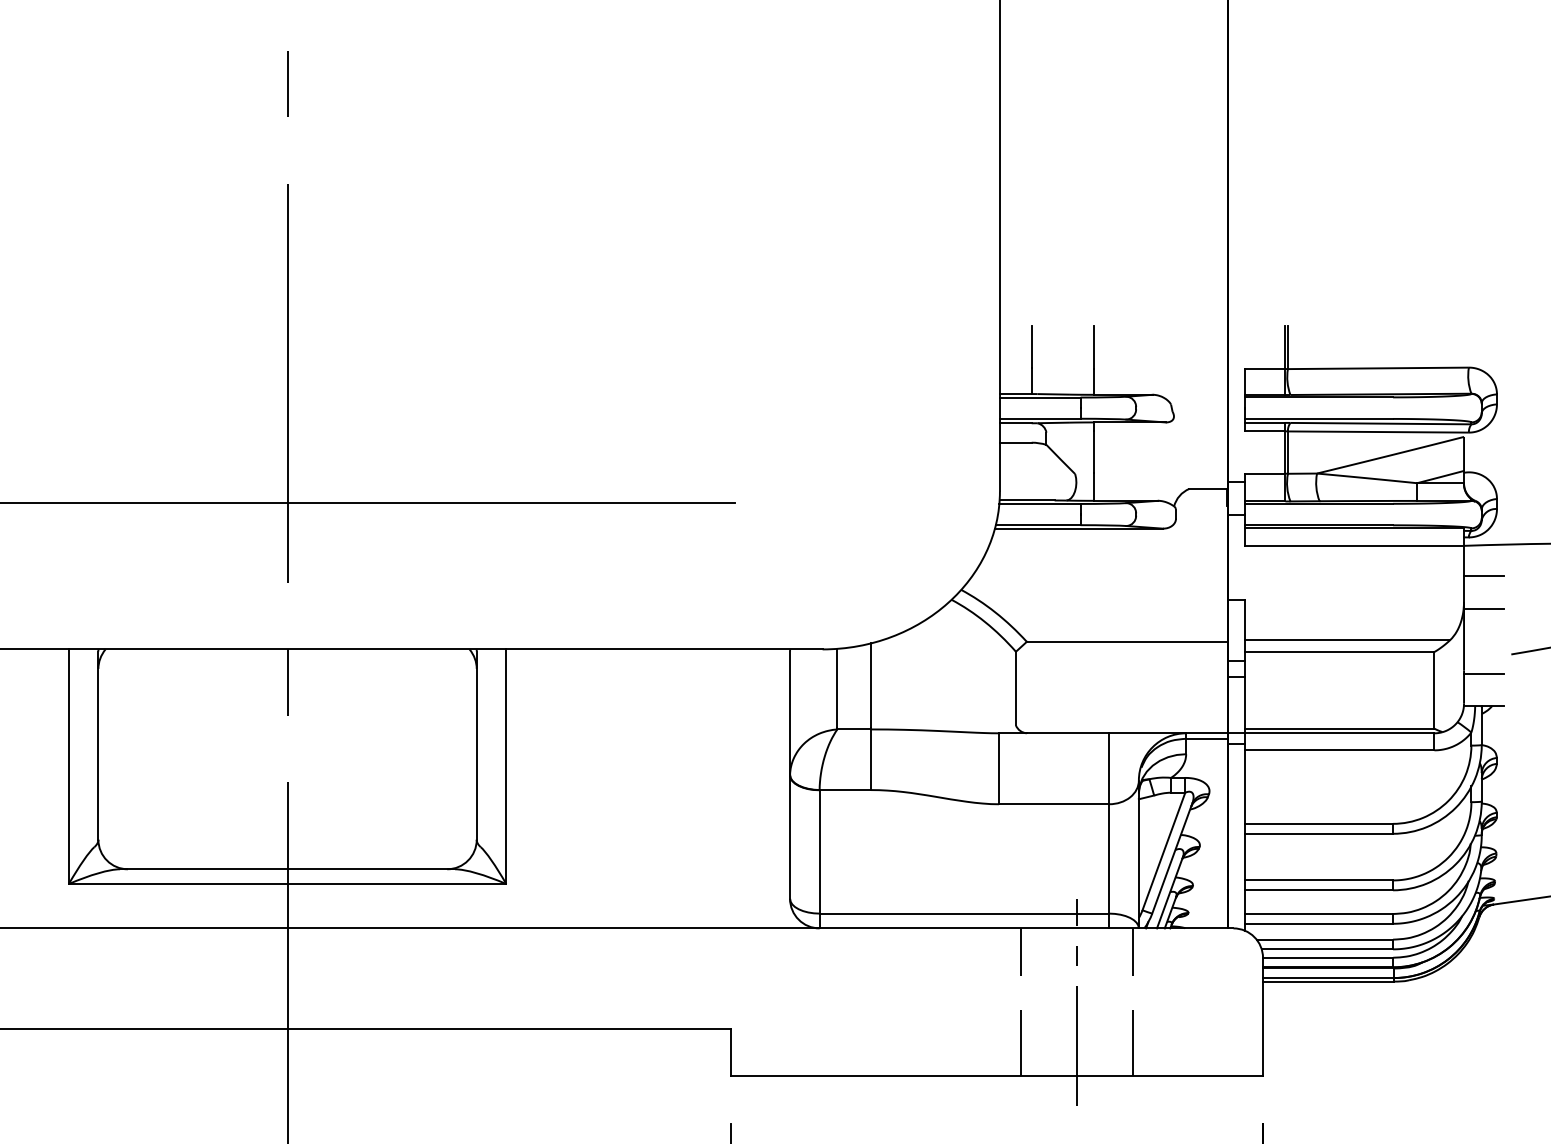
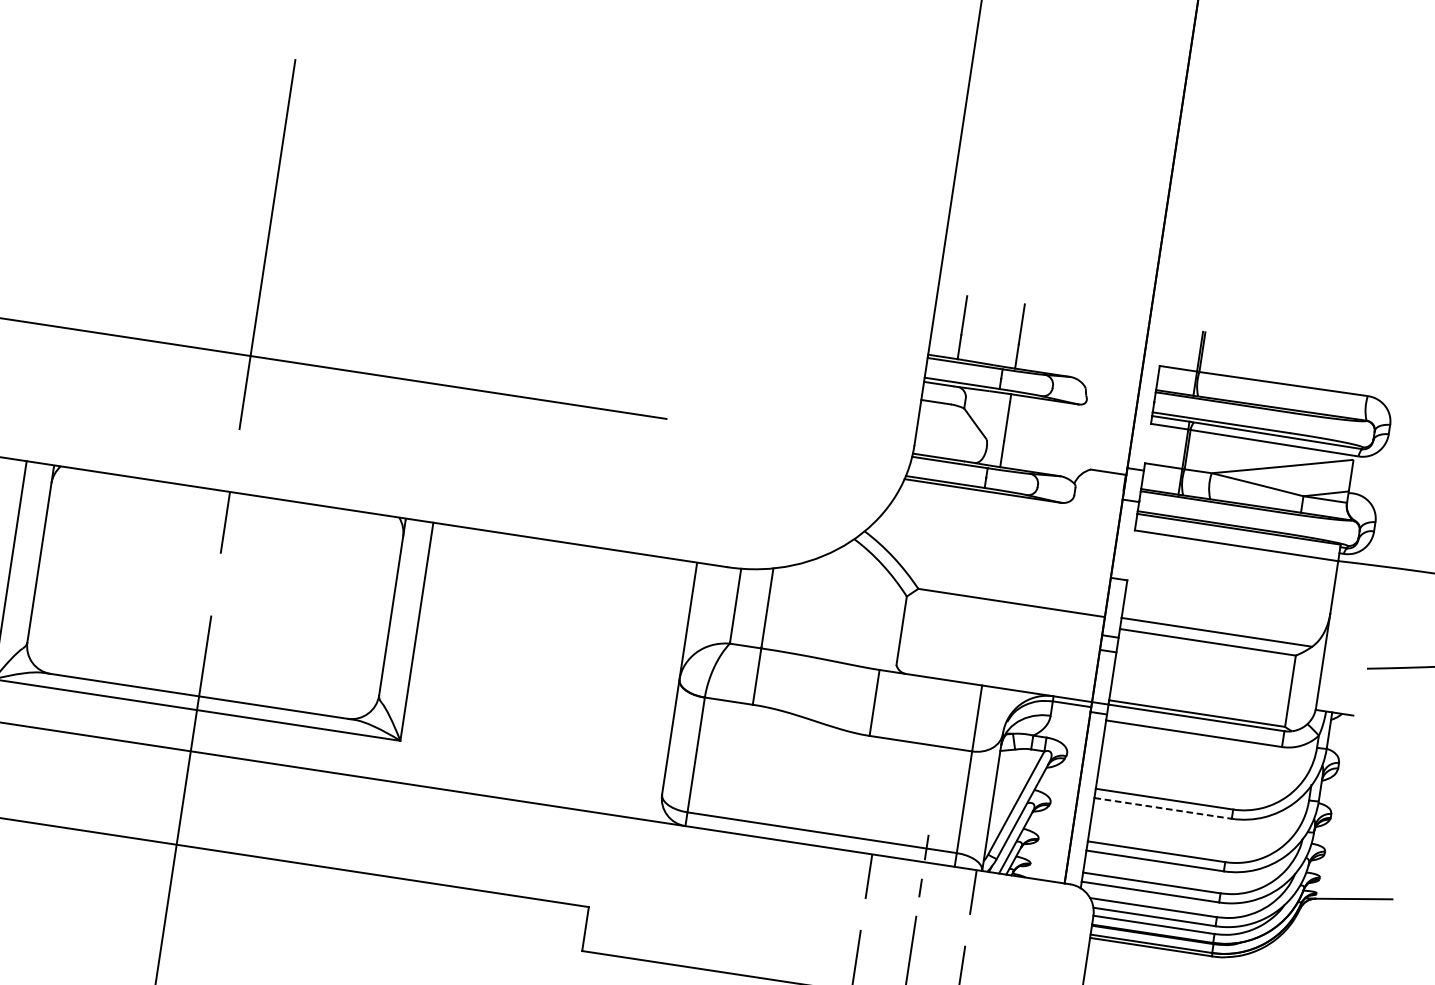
line: (1484, 576) -> (1352, 592), removed
line: (1484, 608) -> (1348, 622), removed
line: (1484, 673) -> (1339, 682), removed
line: (1319, 833) -> (1163, 808), solid -> dashed

